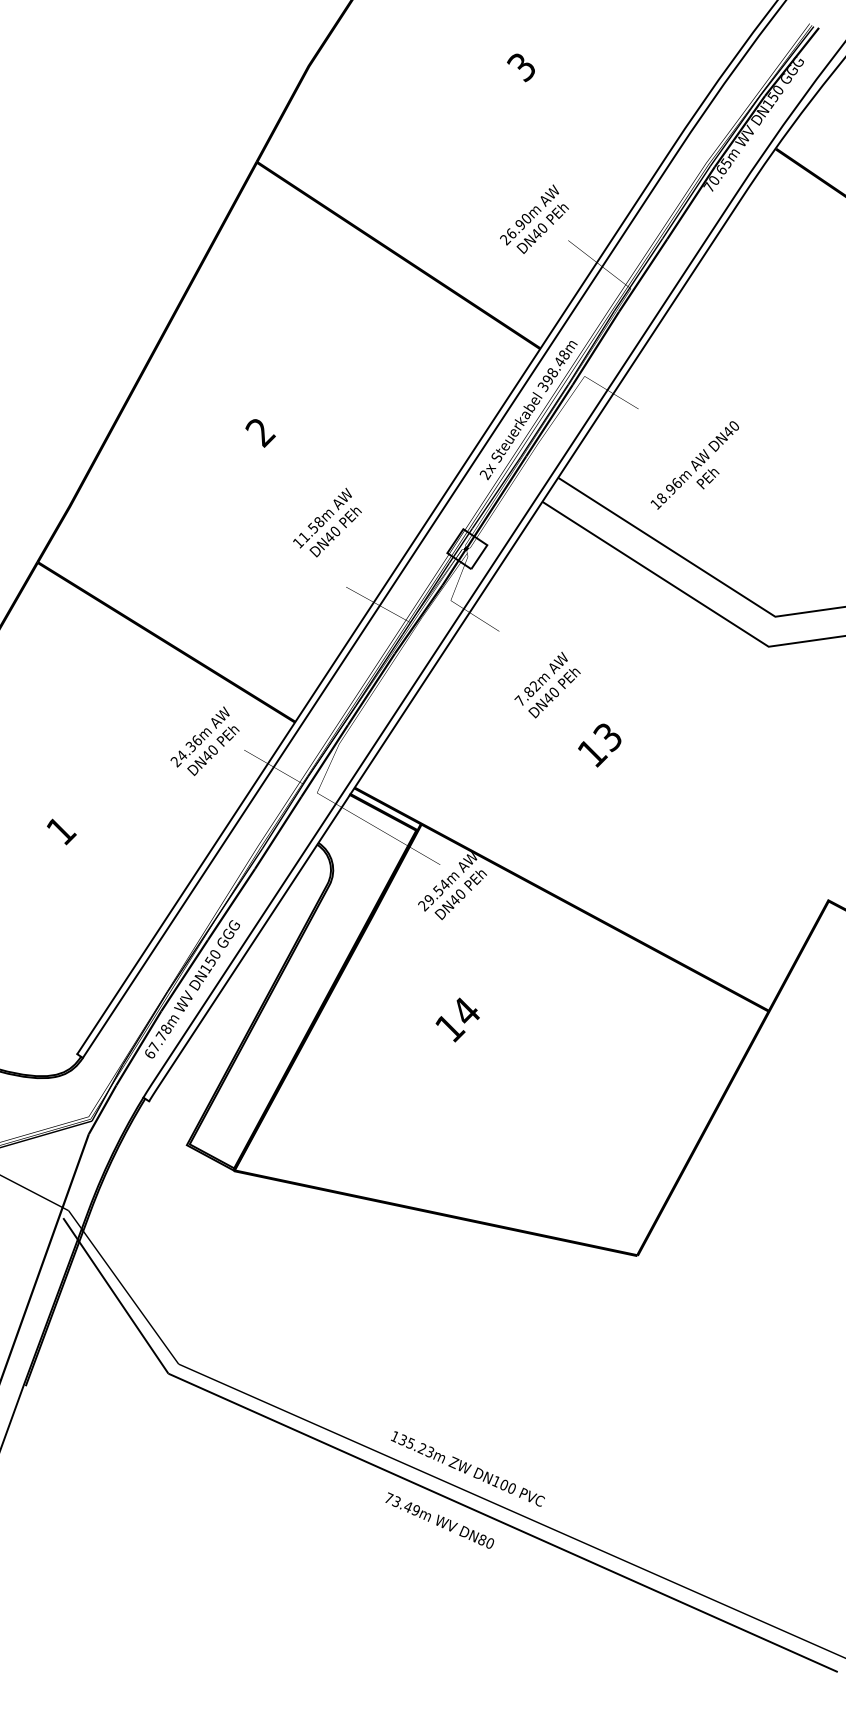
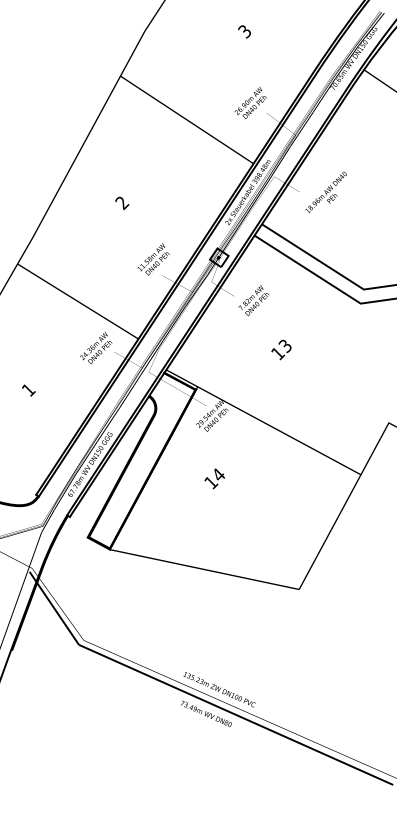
text: (693, 465) -> (325, 192), moved
text: (327, 522) -> (153, 259), moved
text: (546, 684) -> (253, 300), moved

